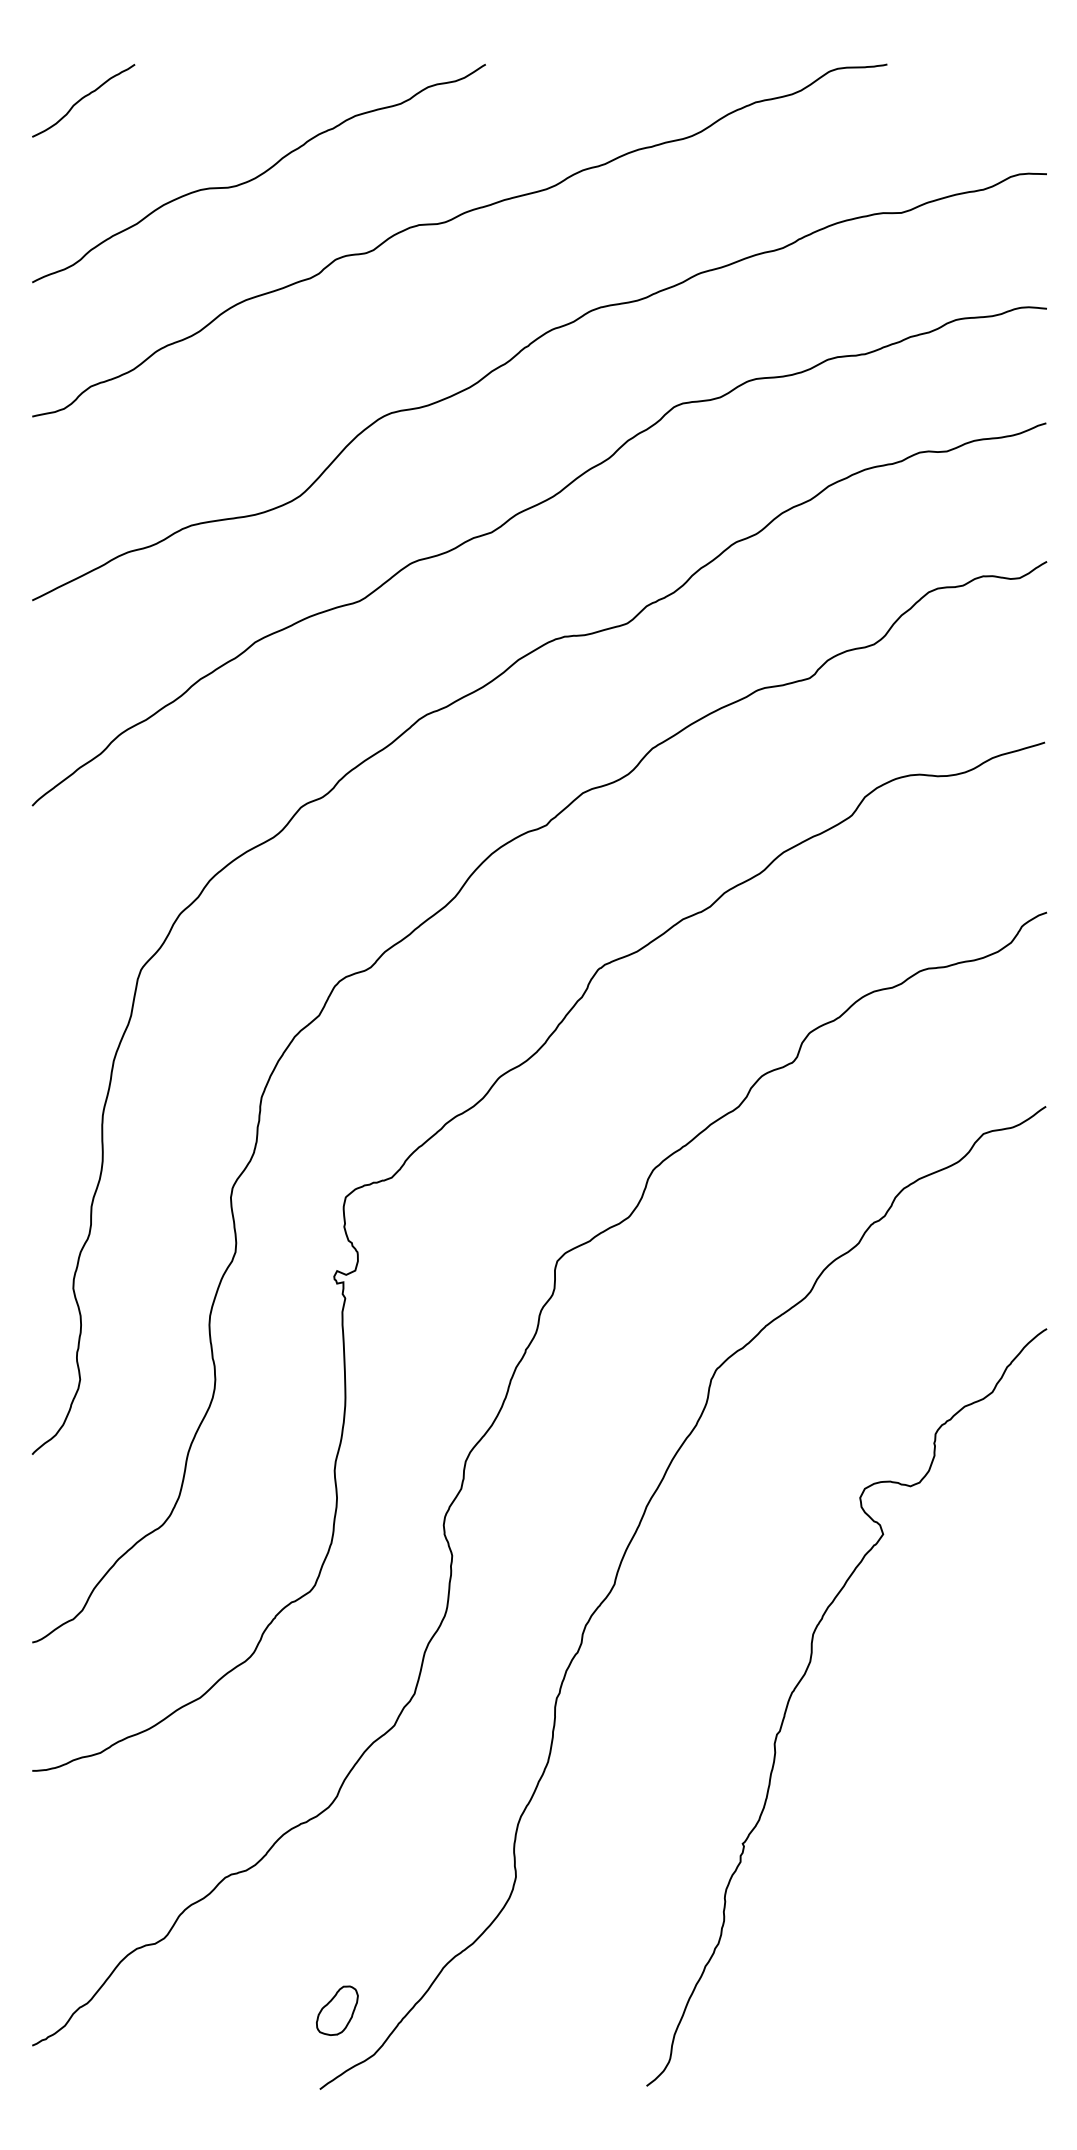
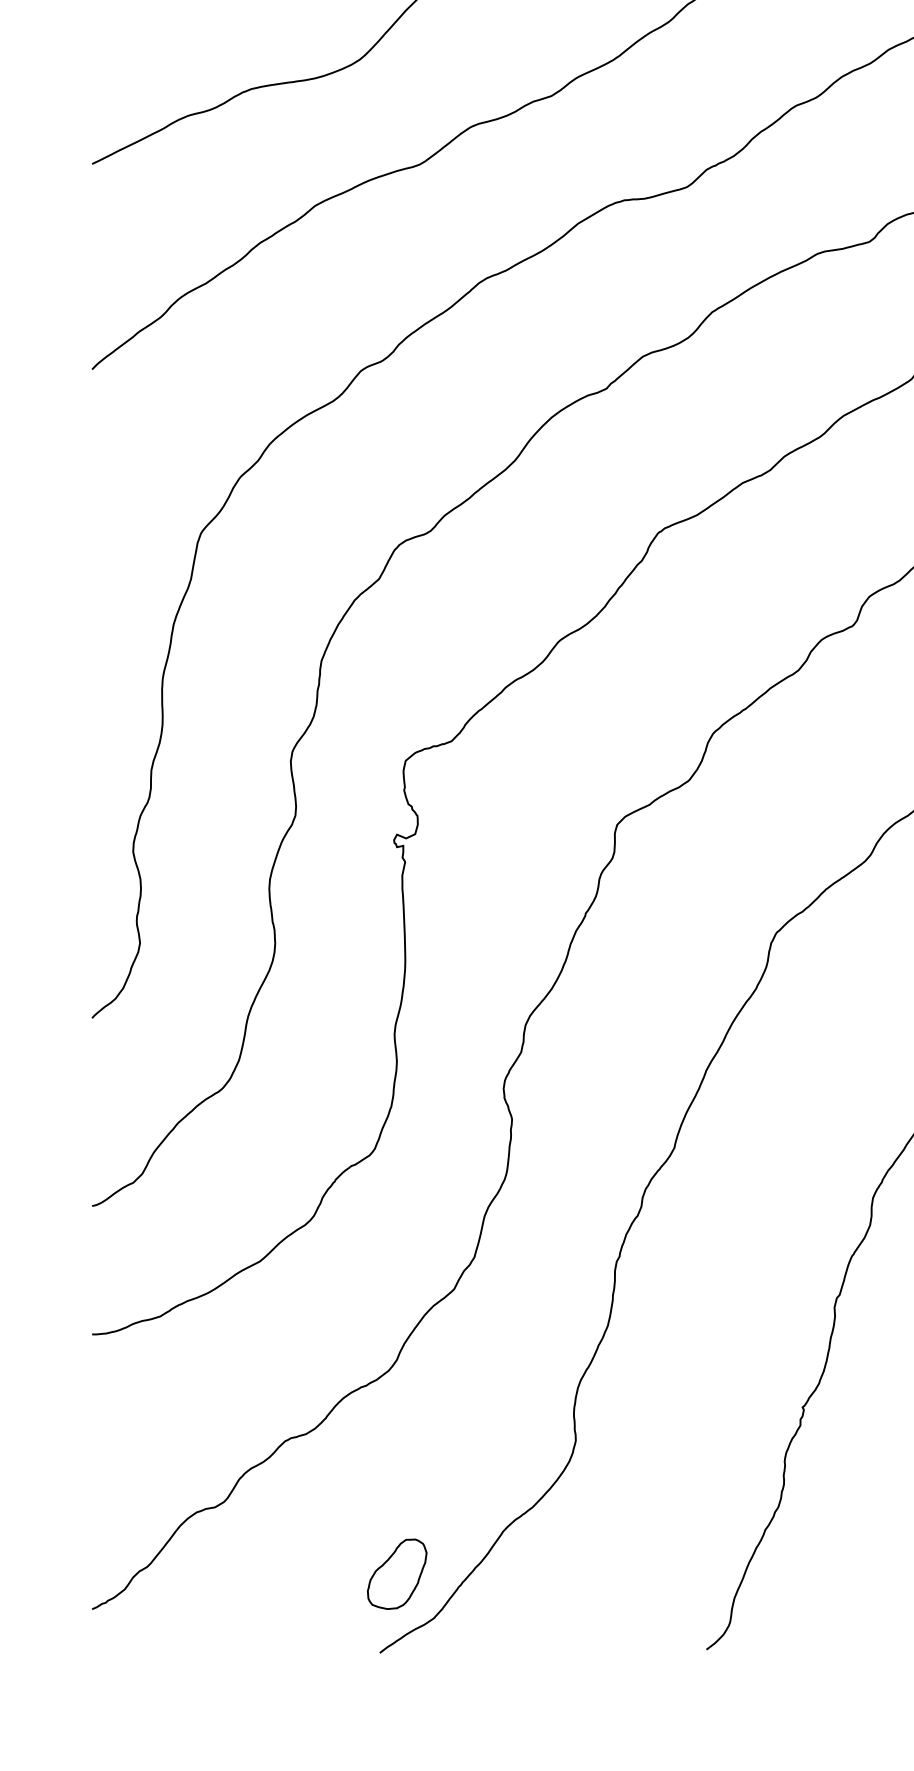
part: (337, 2010) -> (397, 1574), size x1.43

